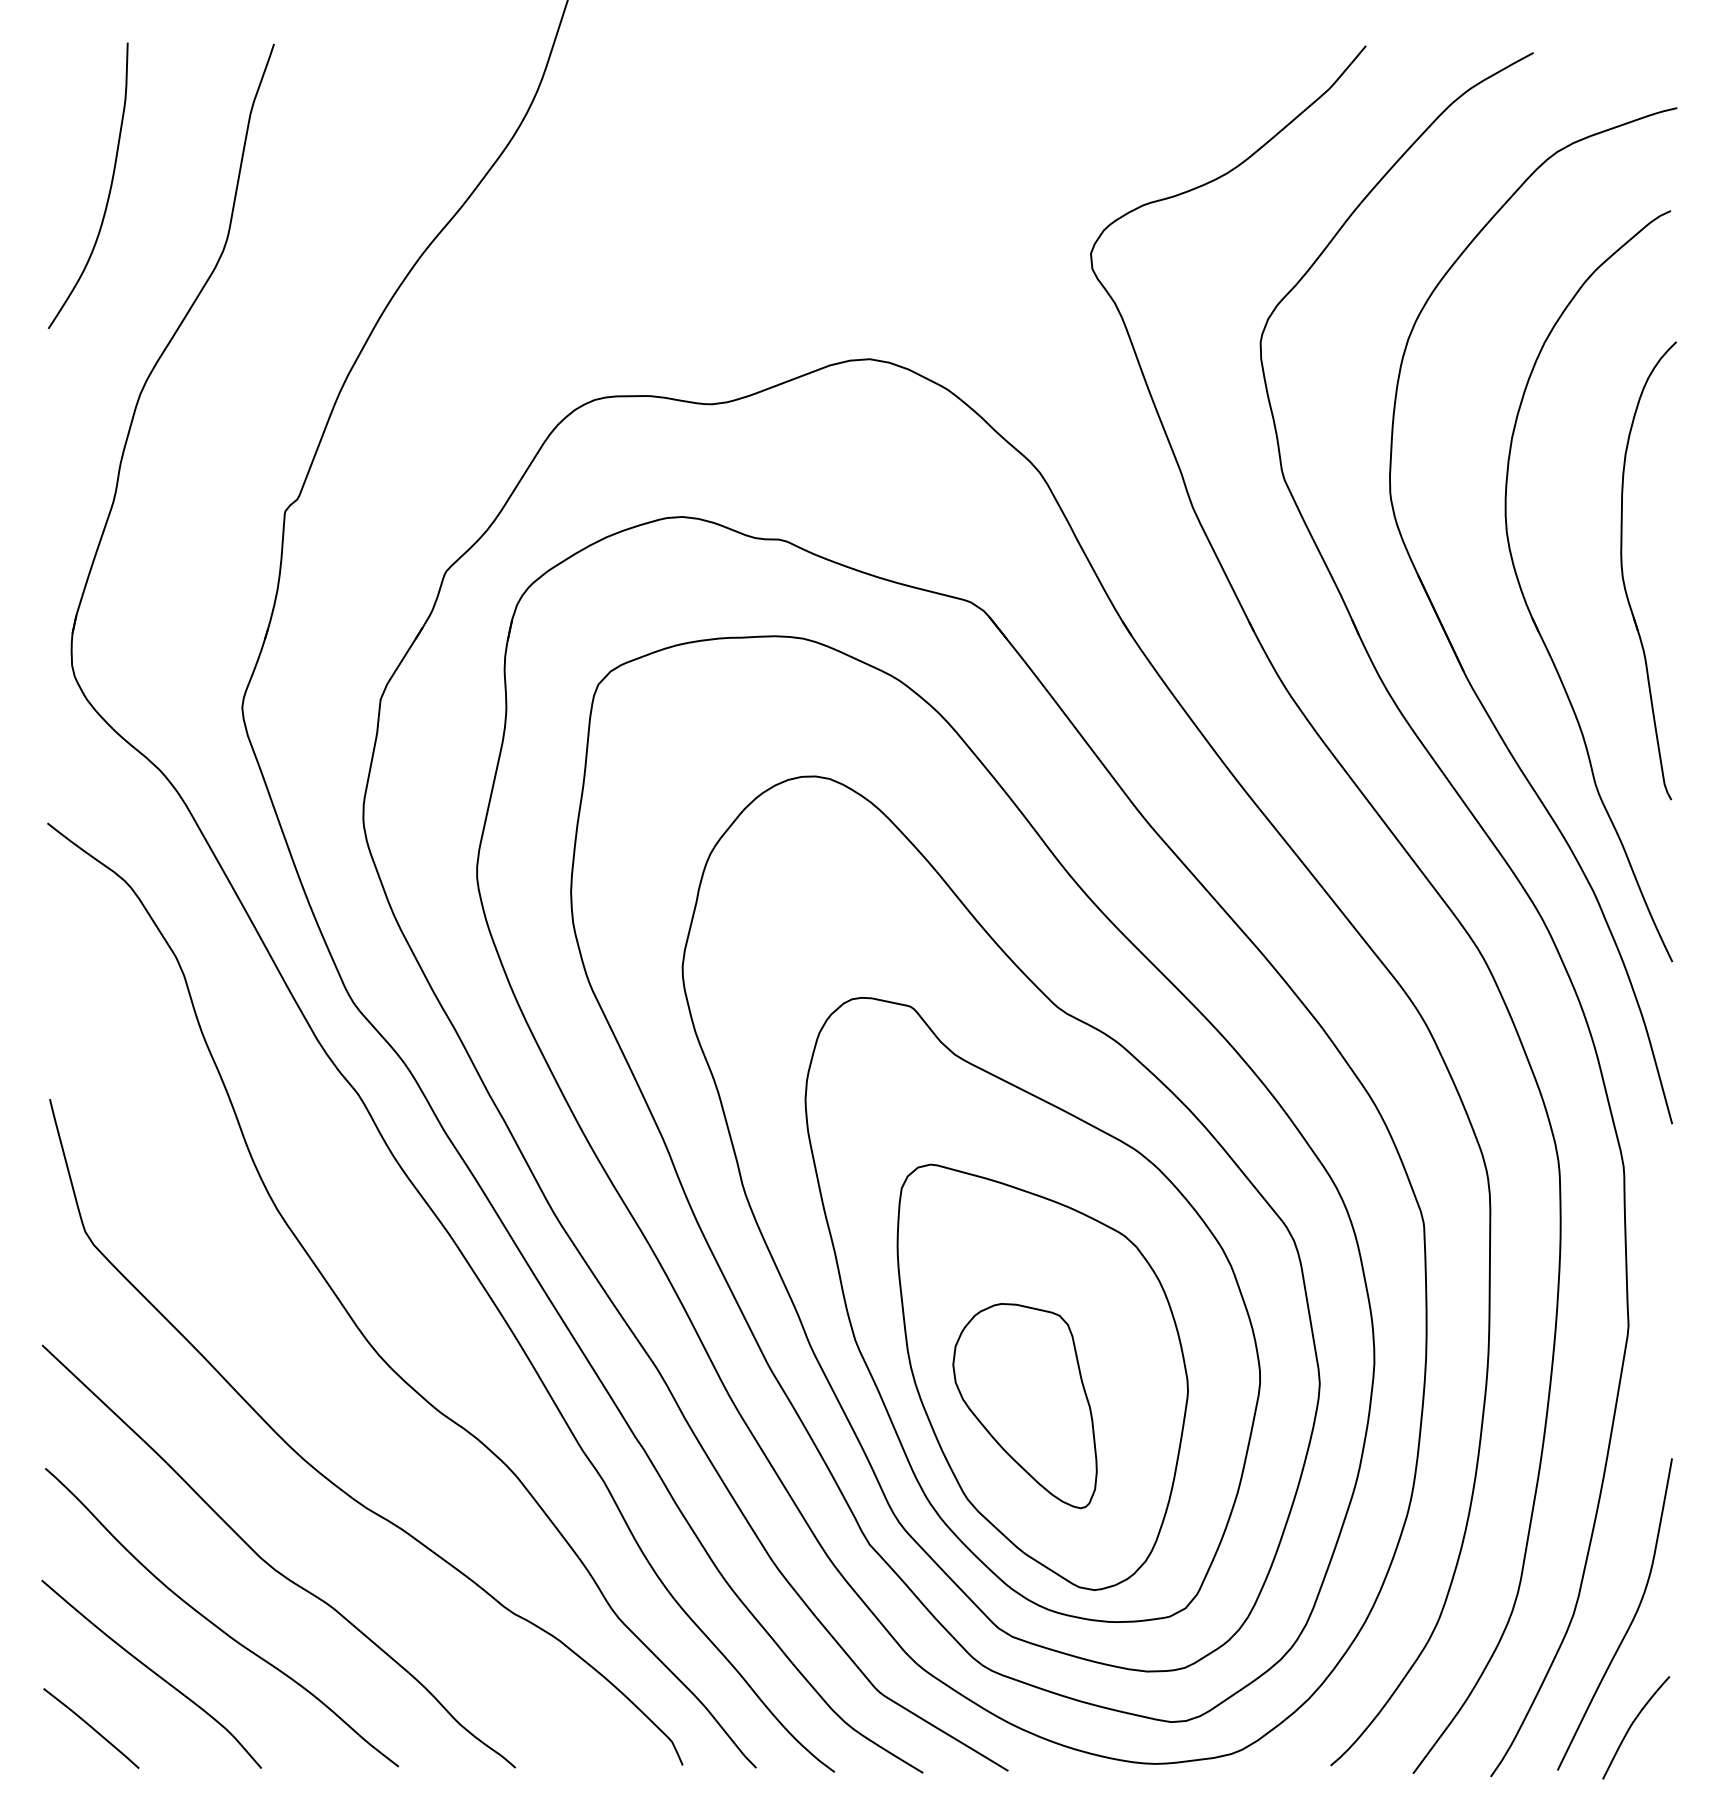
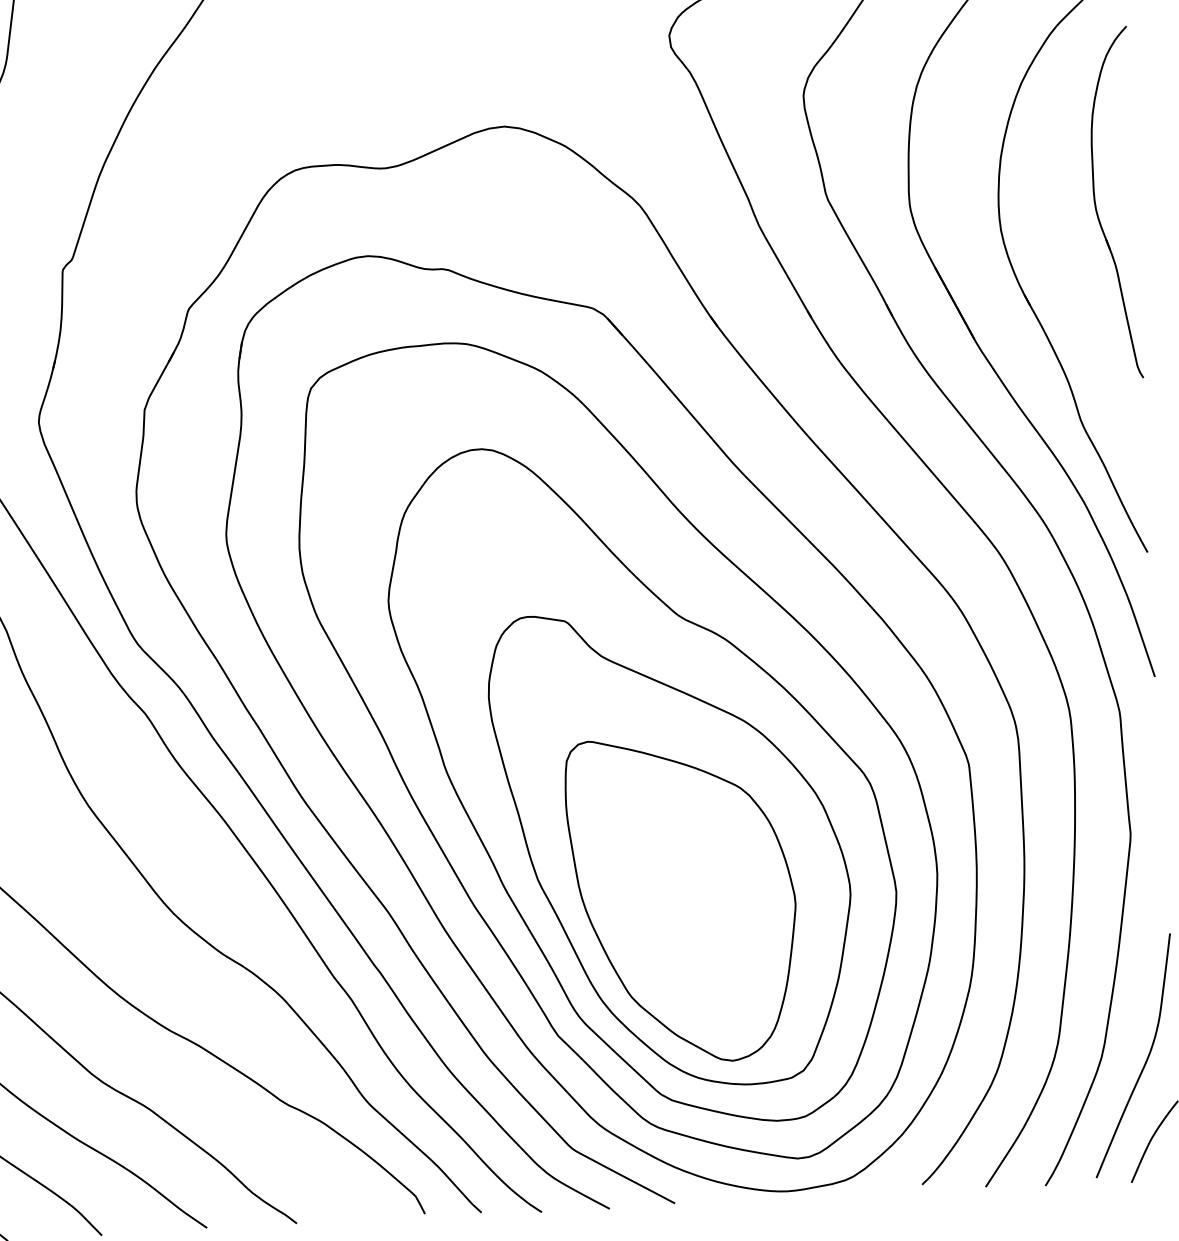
part: (1623, 571) -> (1096, 204), moved
part: (1024, 1406) -> (670, 923), removed

